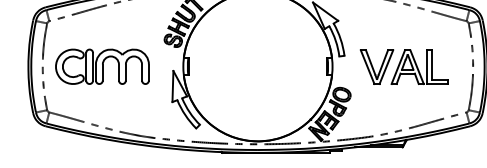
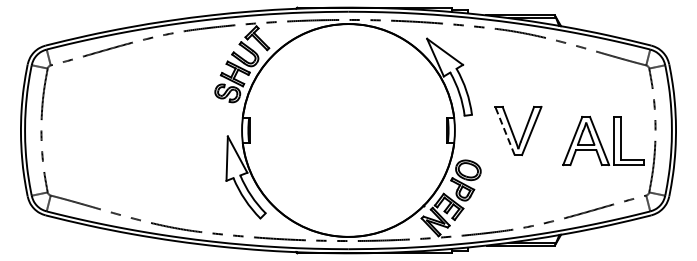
part: (102, 66) -> (126, 130), removed
part: (419, 66) -> (603, 140), moved
line: (367, 67) -> (505, 131), solid -> dashed

